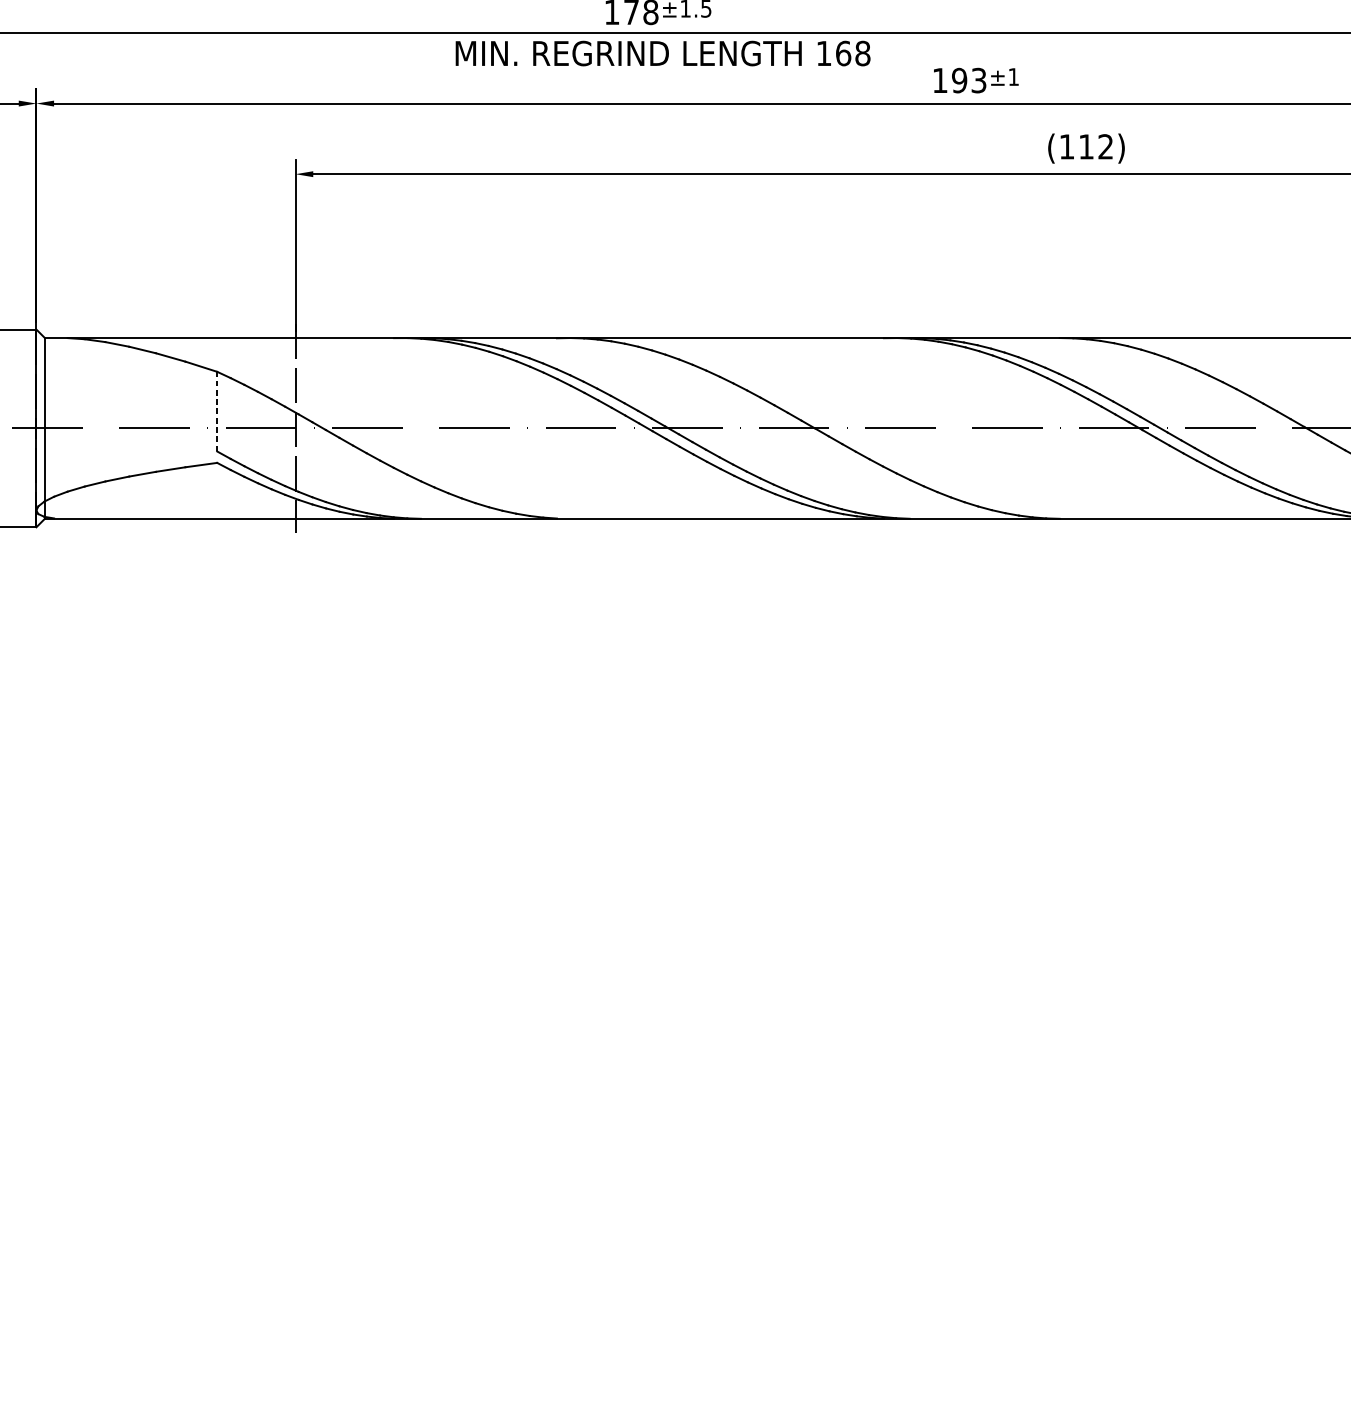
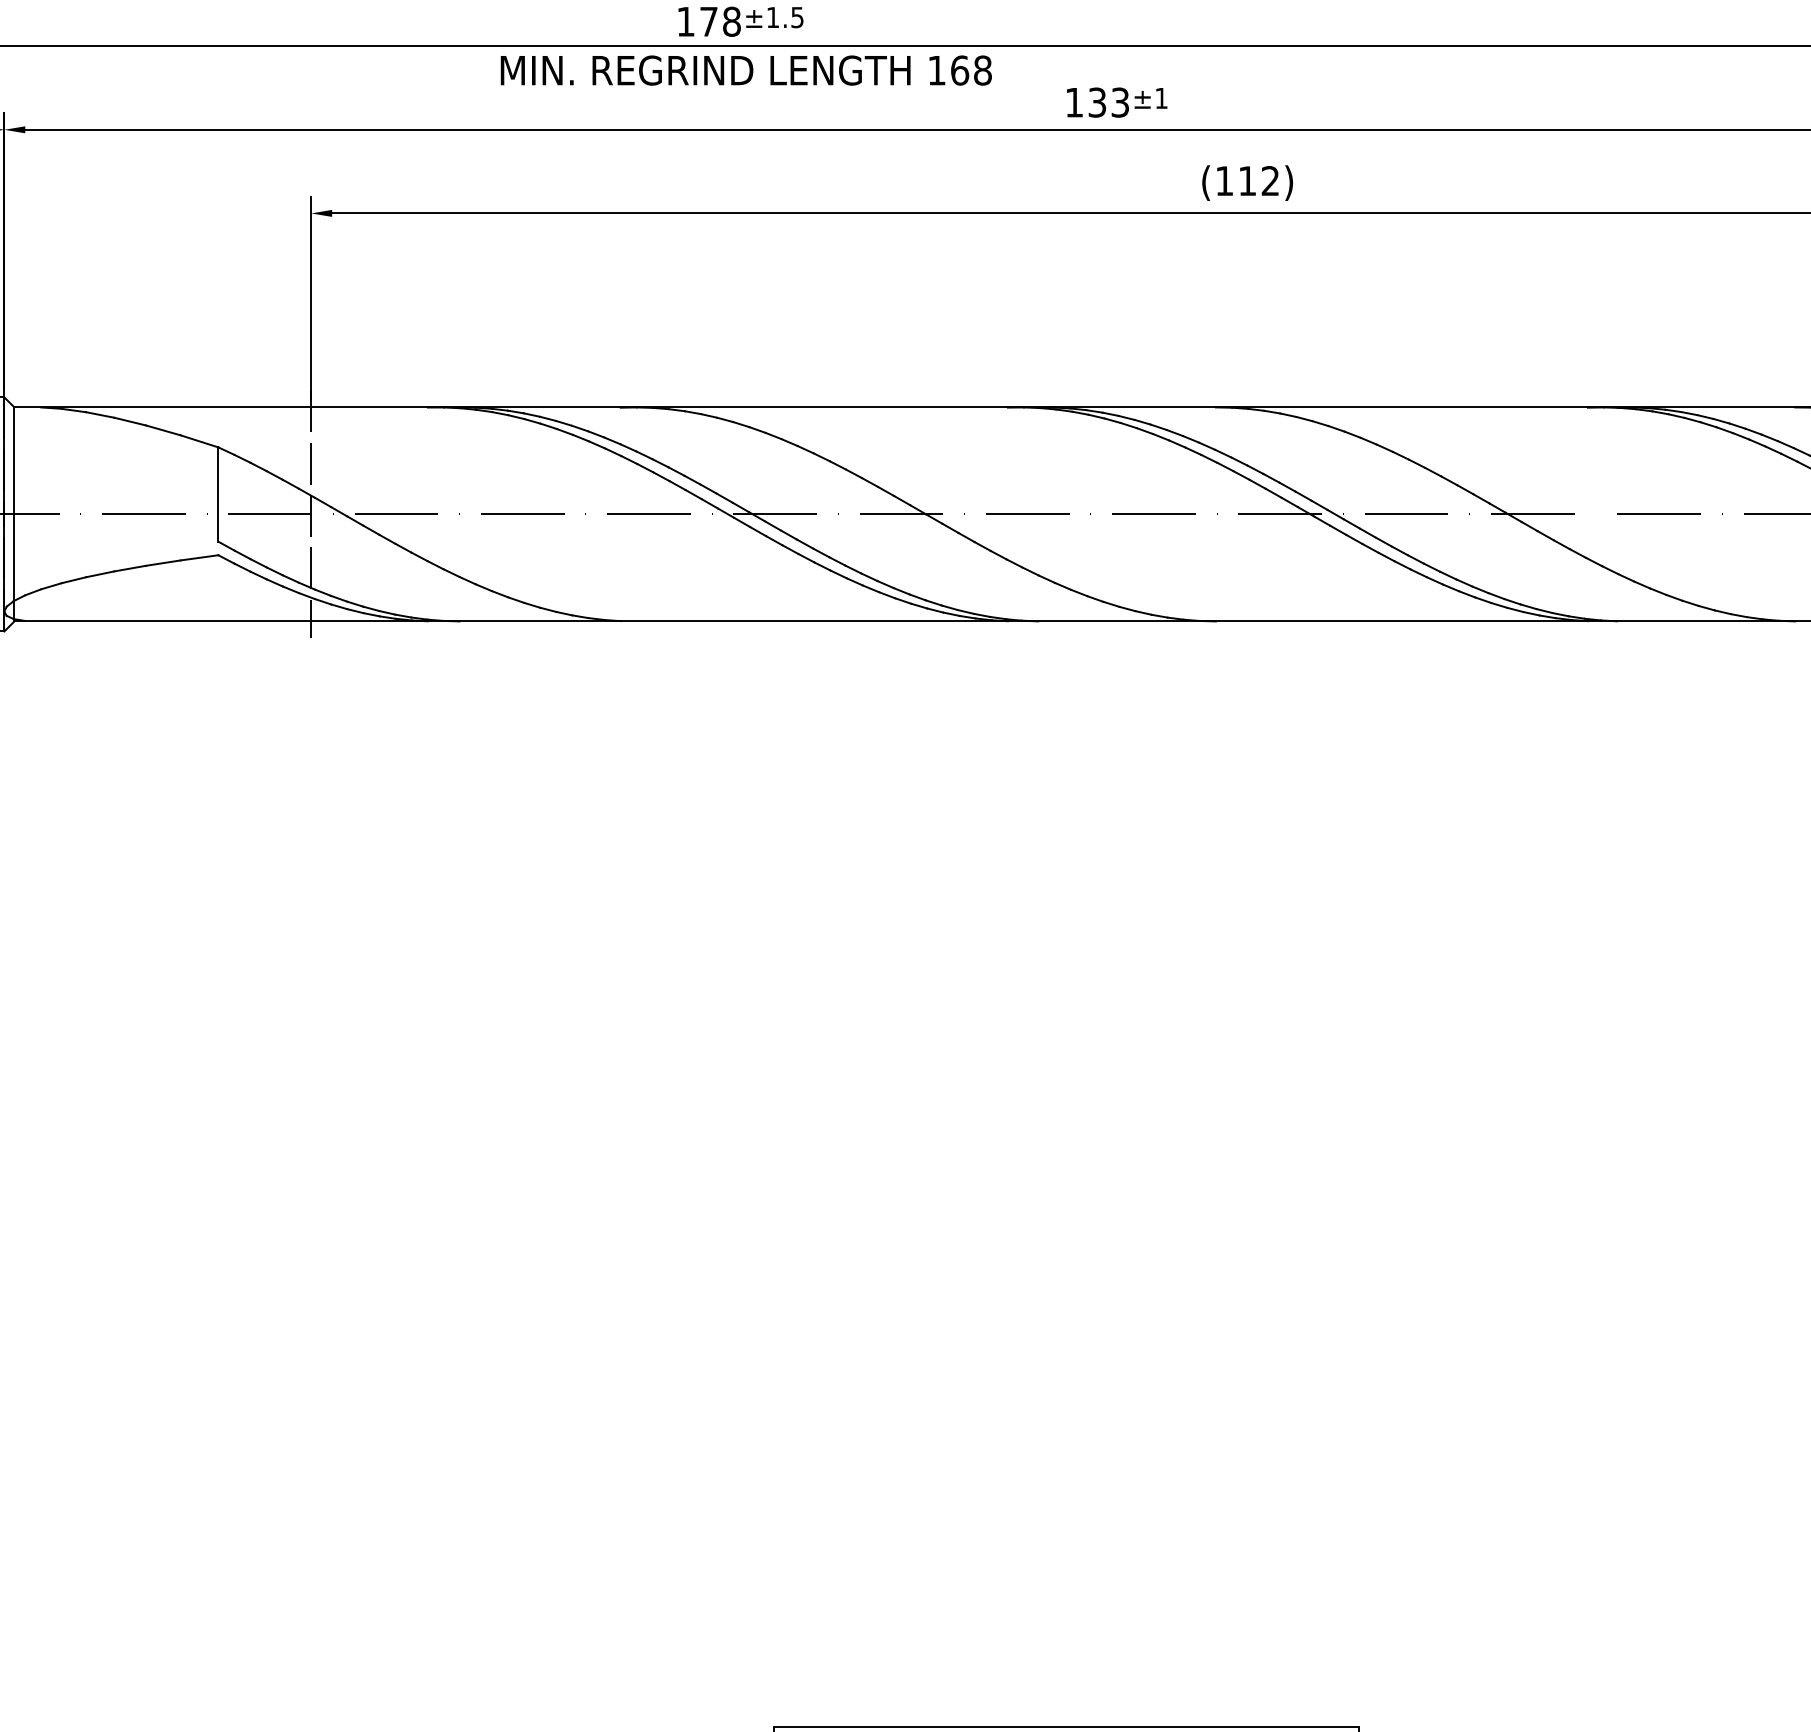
text: (959, 80) -> (1097, 102), 193 -> 133
line: (217, 411) -> (218, 494), dashed -> solid

